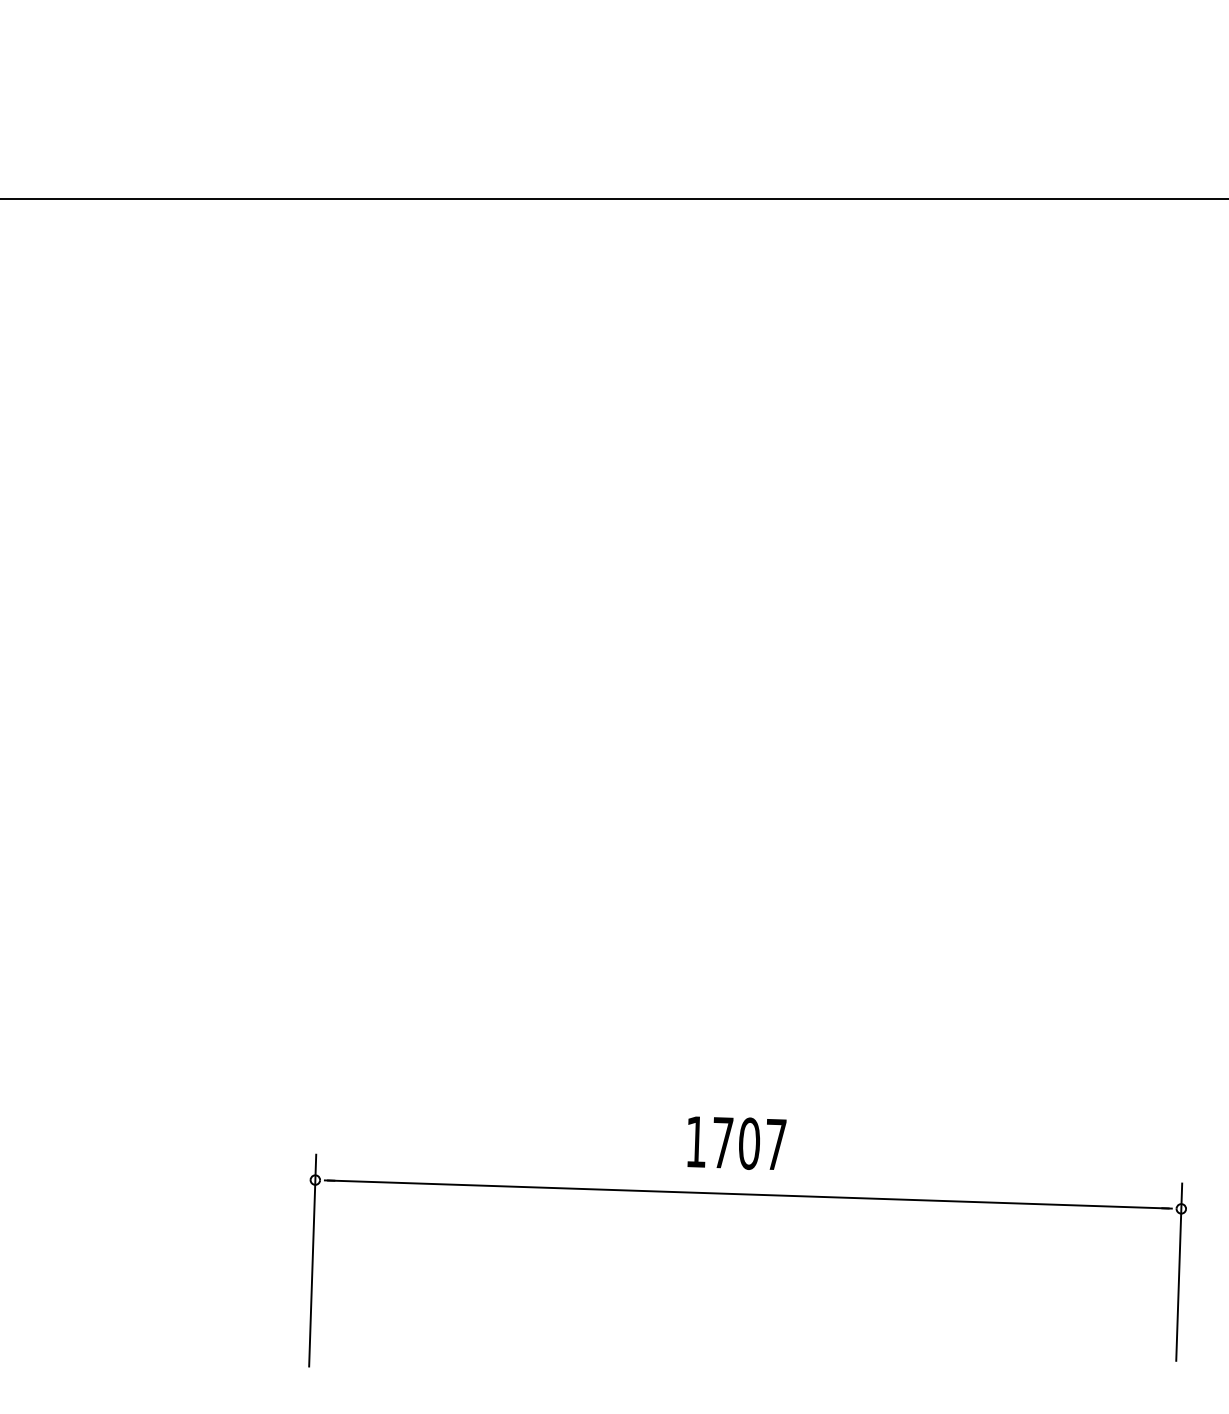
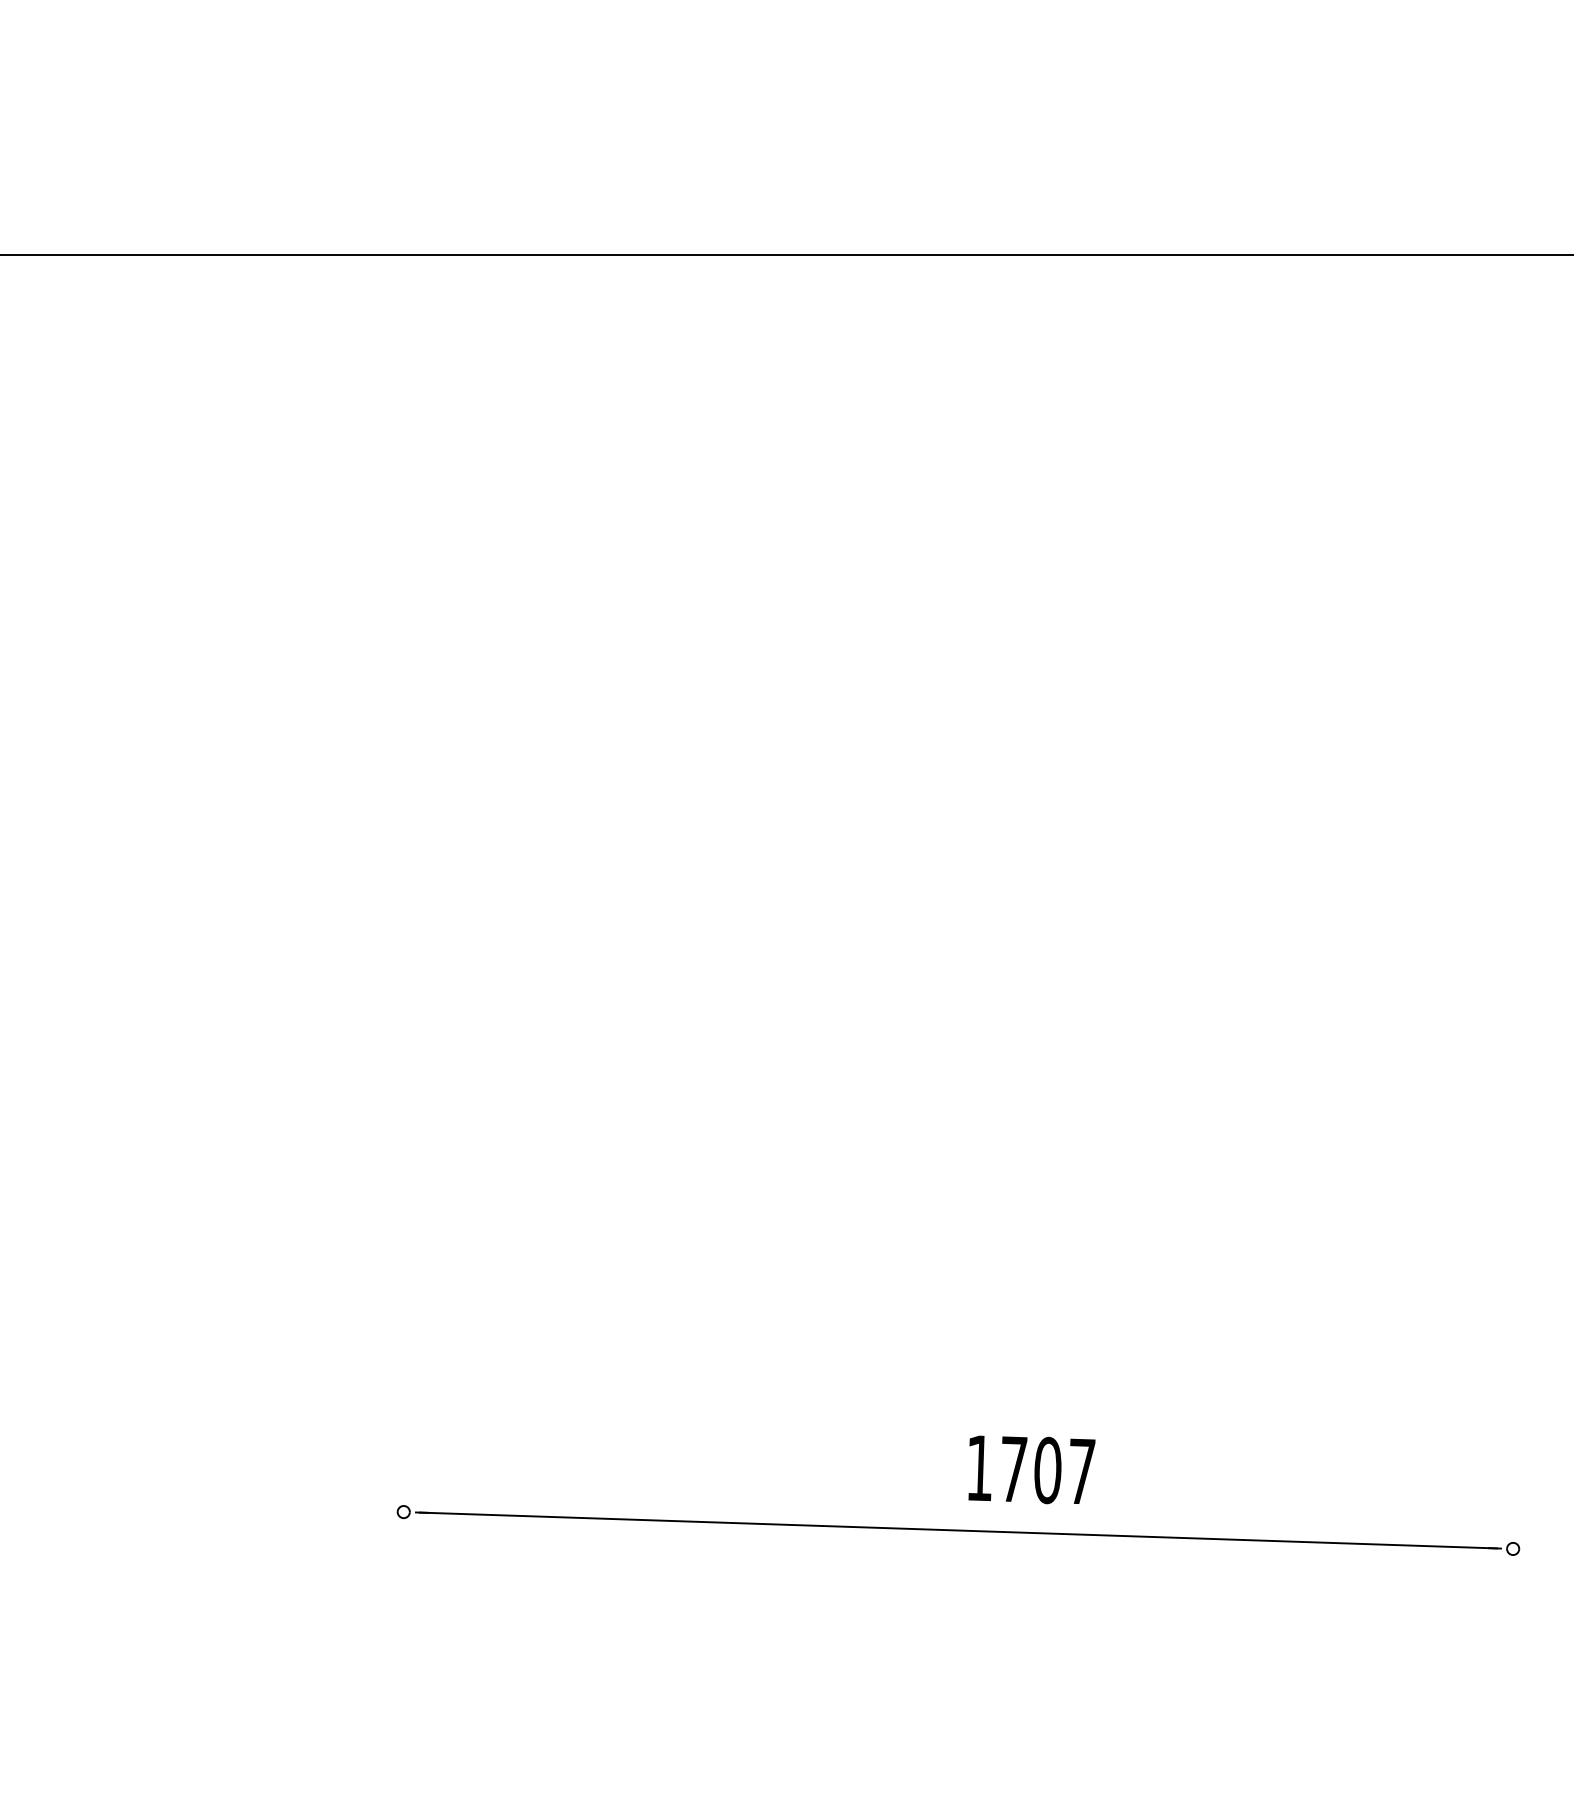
text: (736, 1142) -> (1031, 1469), moved
line: (312, 1260) -> (399, 1614), removed
line: (1179, 1271) -> (1510, 1629), removed

